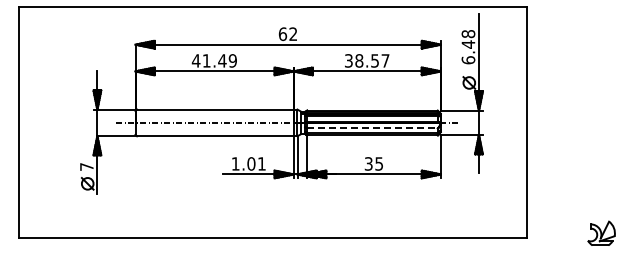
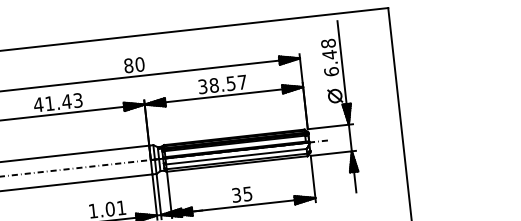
text: (287, 34) -> (133, 65), 62 -> 80
text: (232, 60) -> (77, 100), 41.49 -> 41.43
line: (373, 128) -> (237, 156), dashed -> solid

